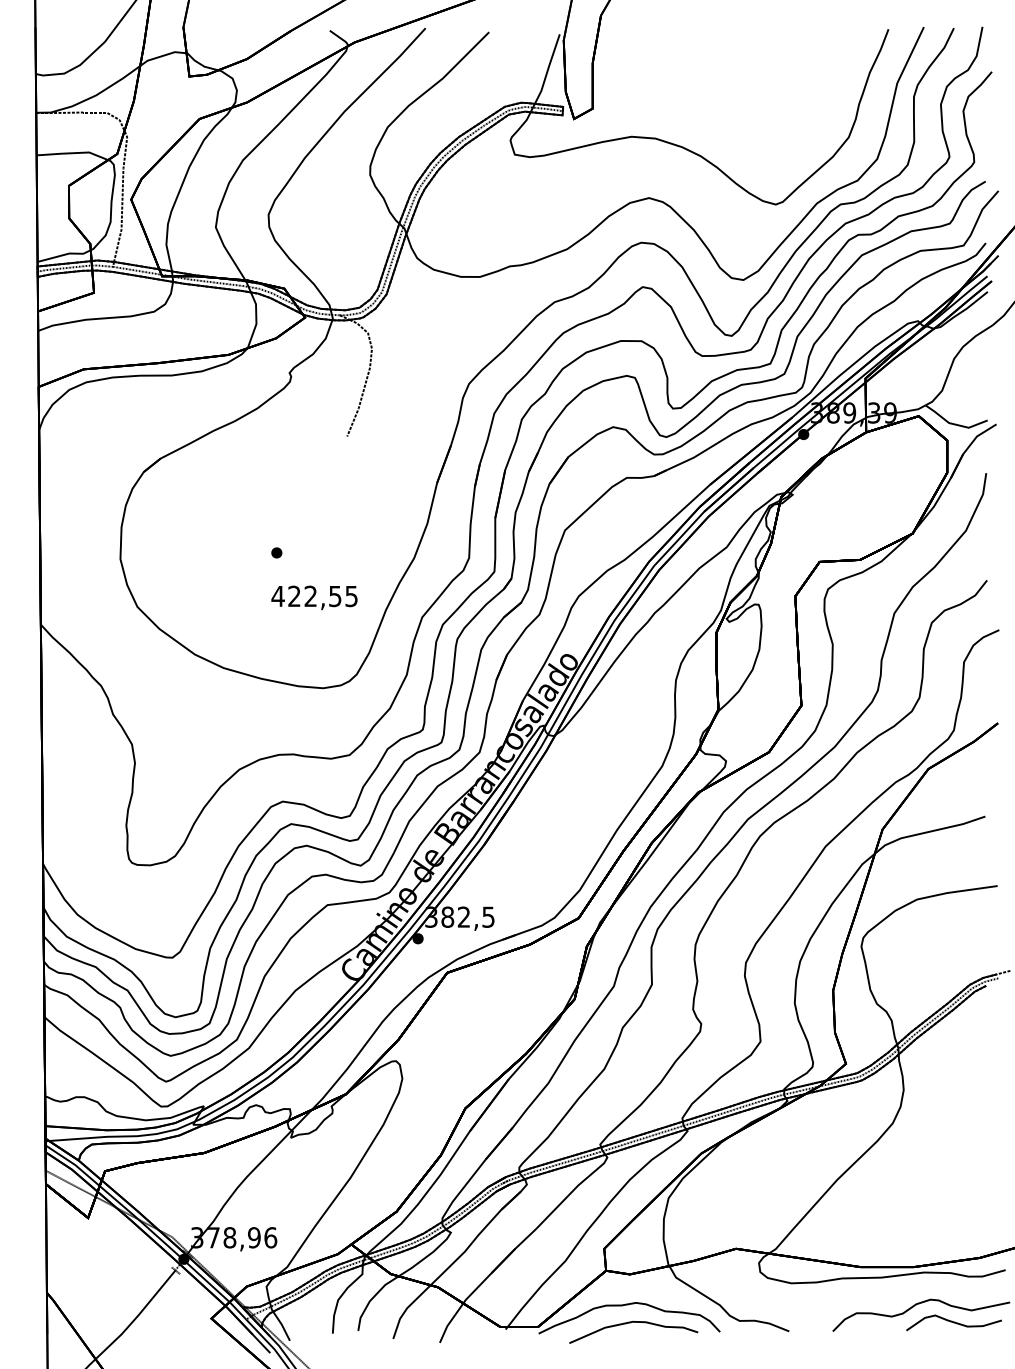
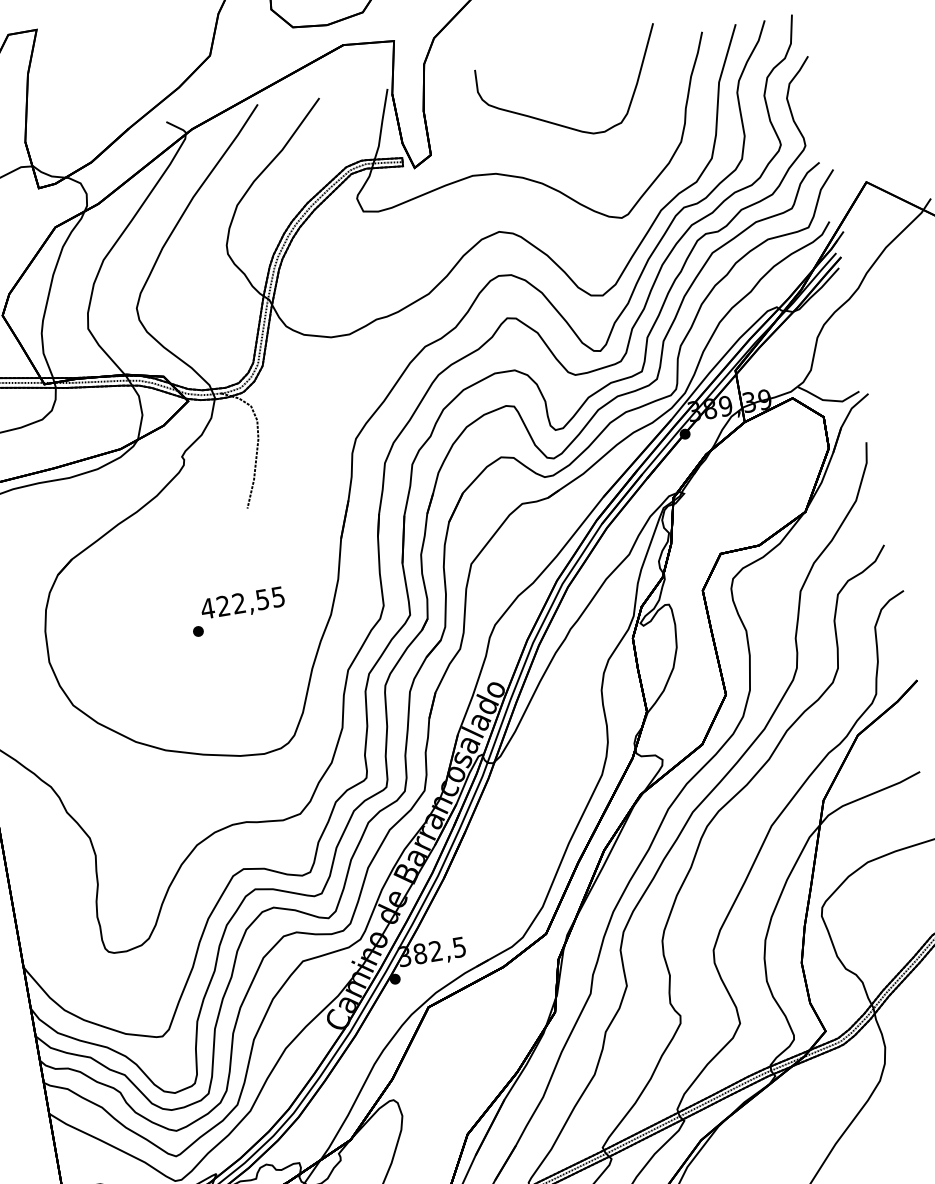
curve: (727, 98) -> (558, 123), added
text: (314, 597) -> (242, 603), moved

